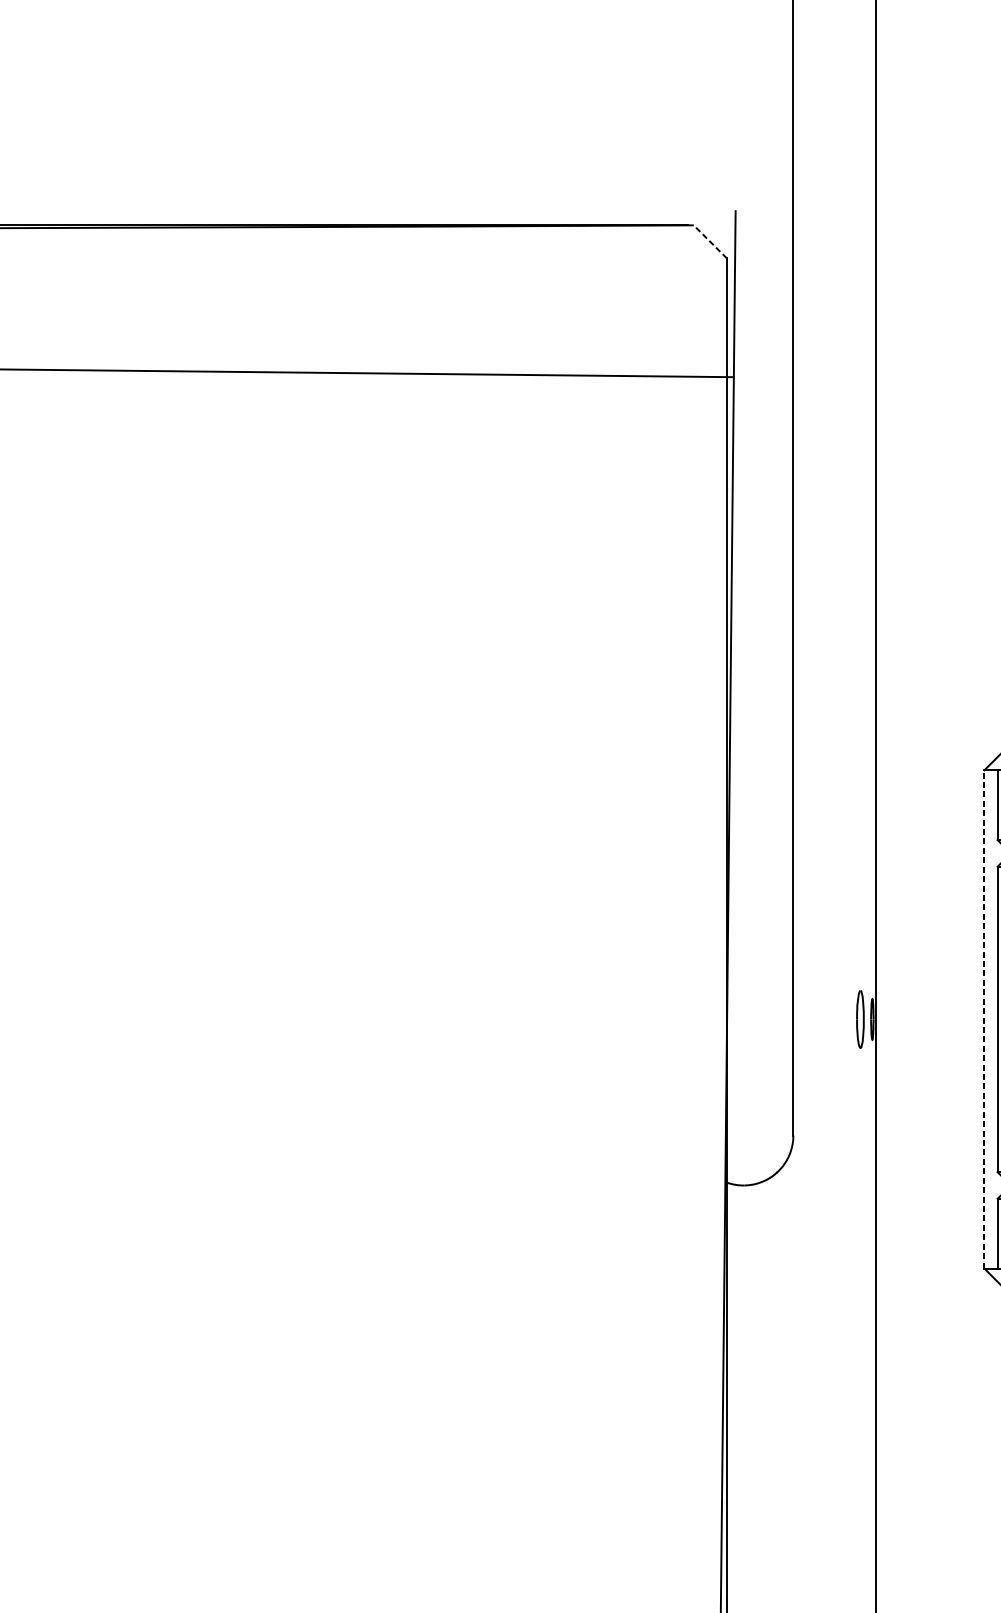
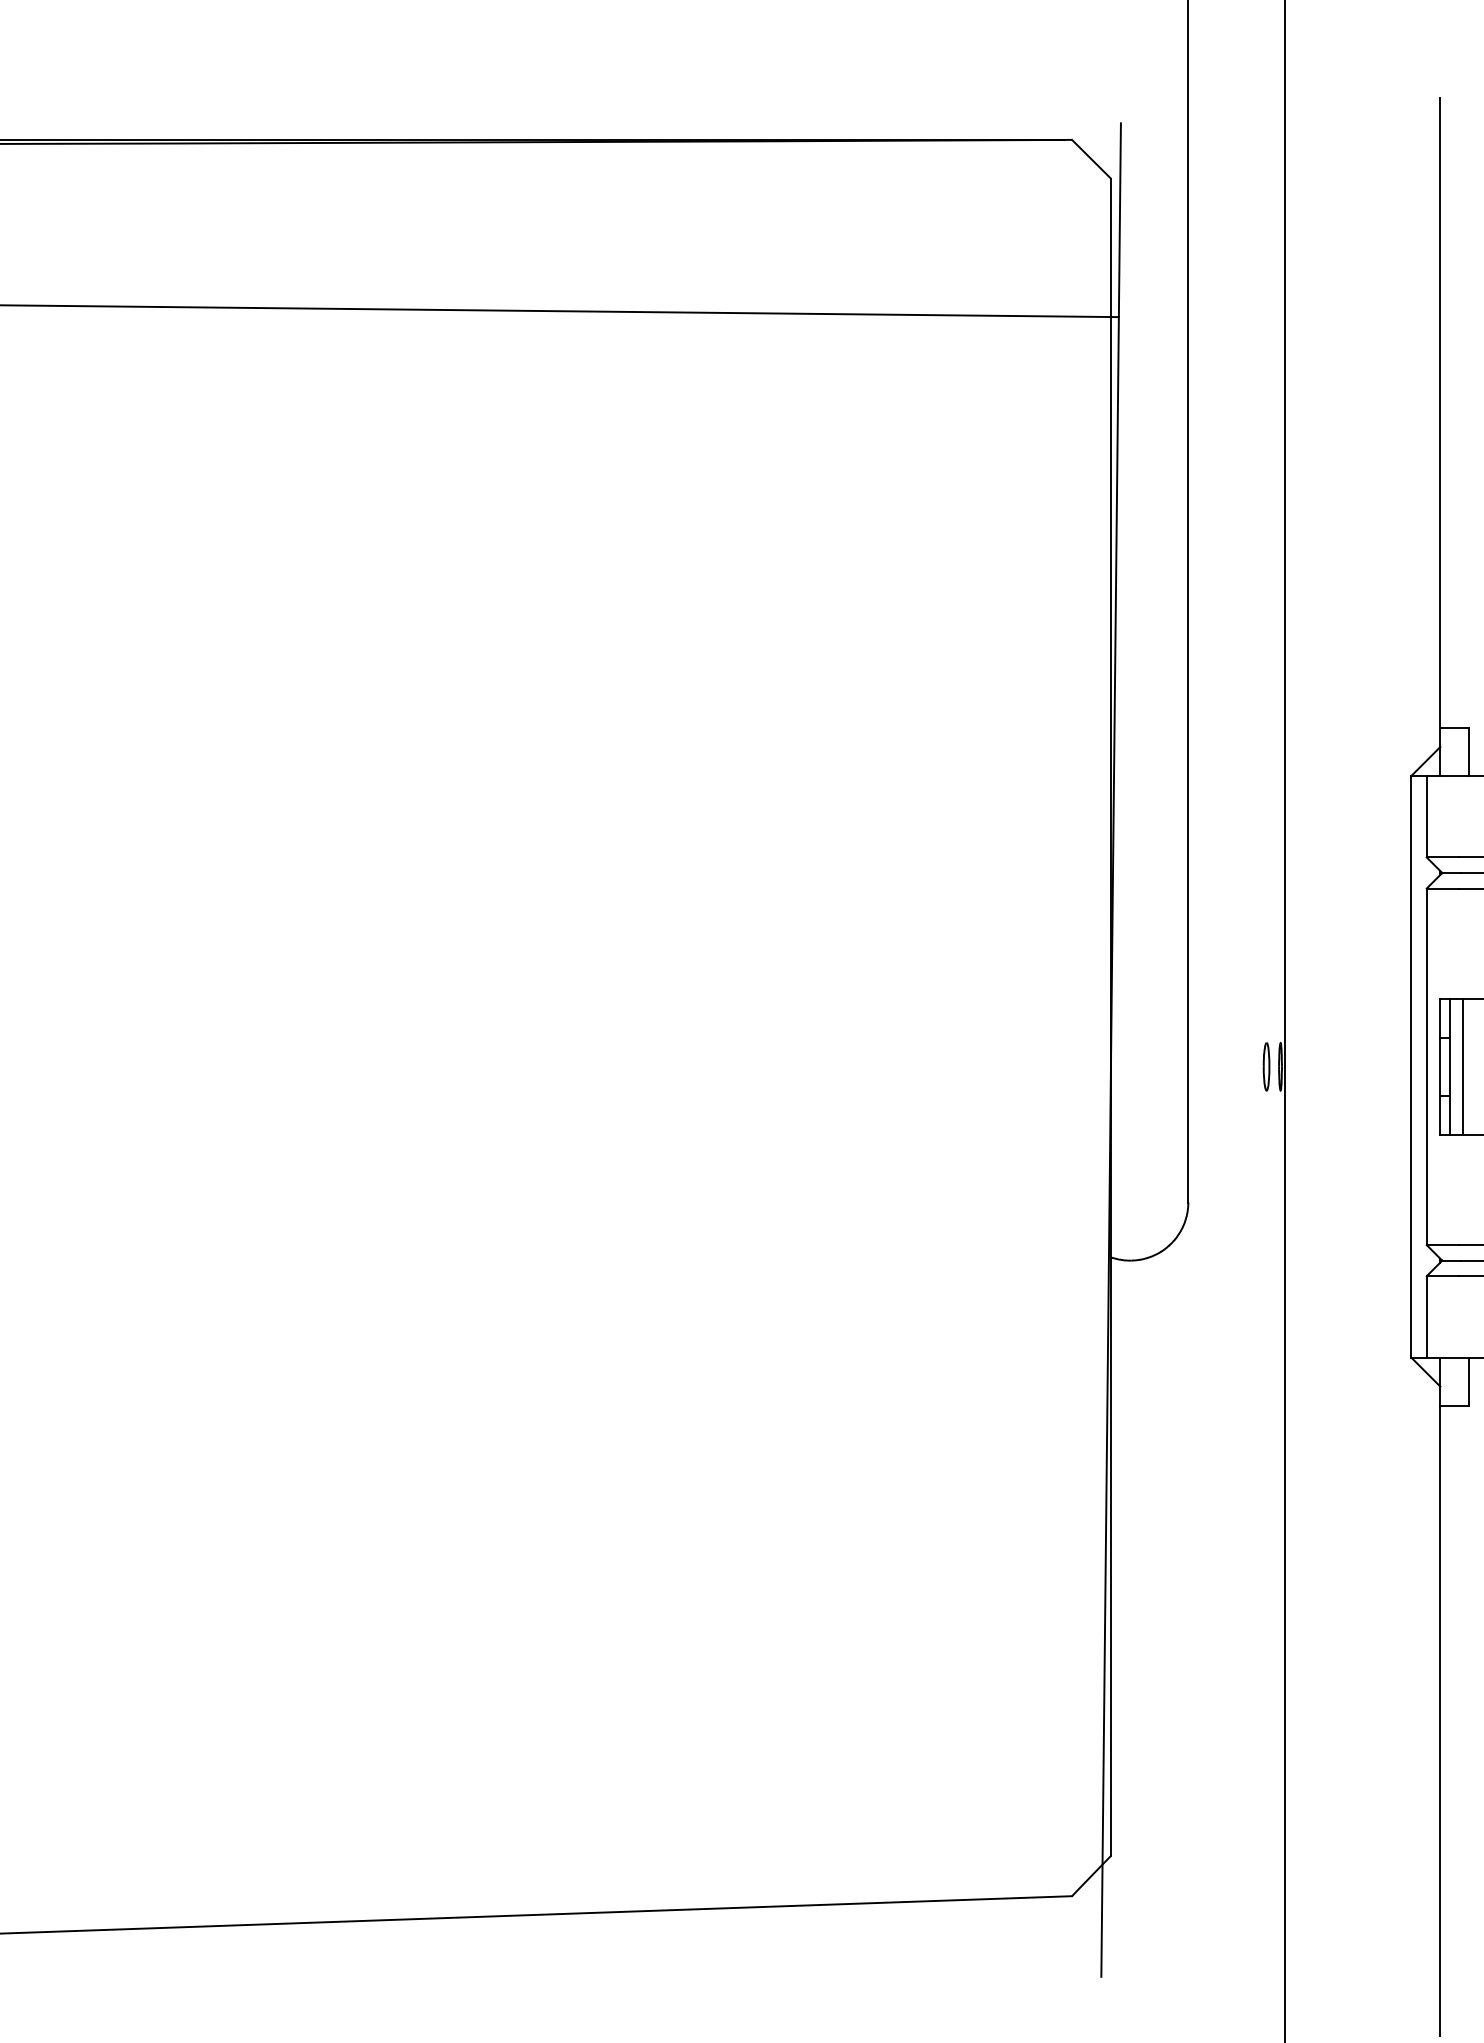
line: (710, 241) -> (1091, 158), dashed -> solid
part: (860, 1019) -> (1266, 1066), size x0.71
line: (984, 1019) -> (1411, 1066), dashed -> solid

